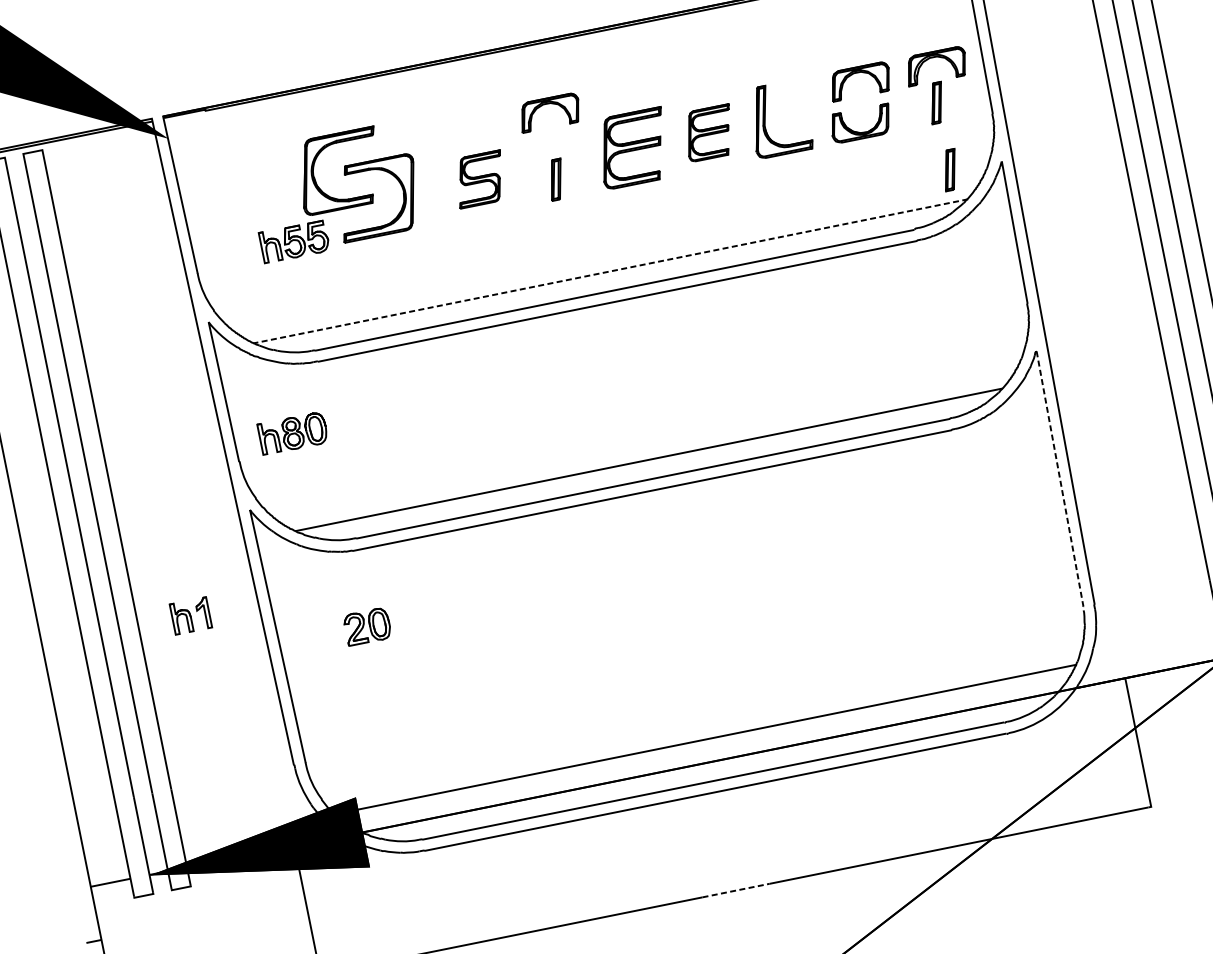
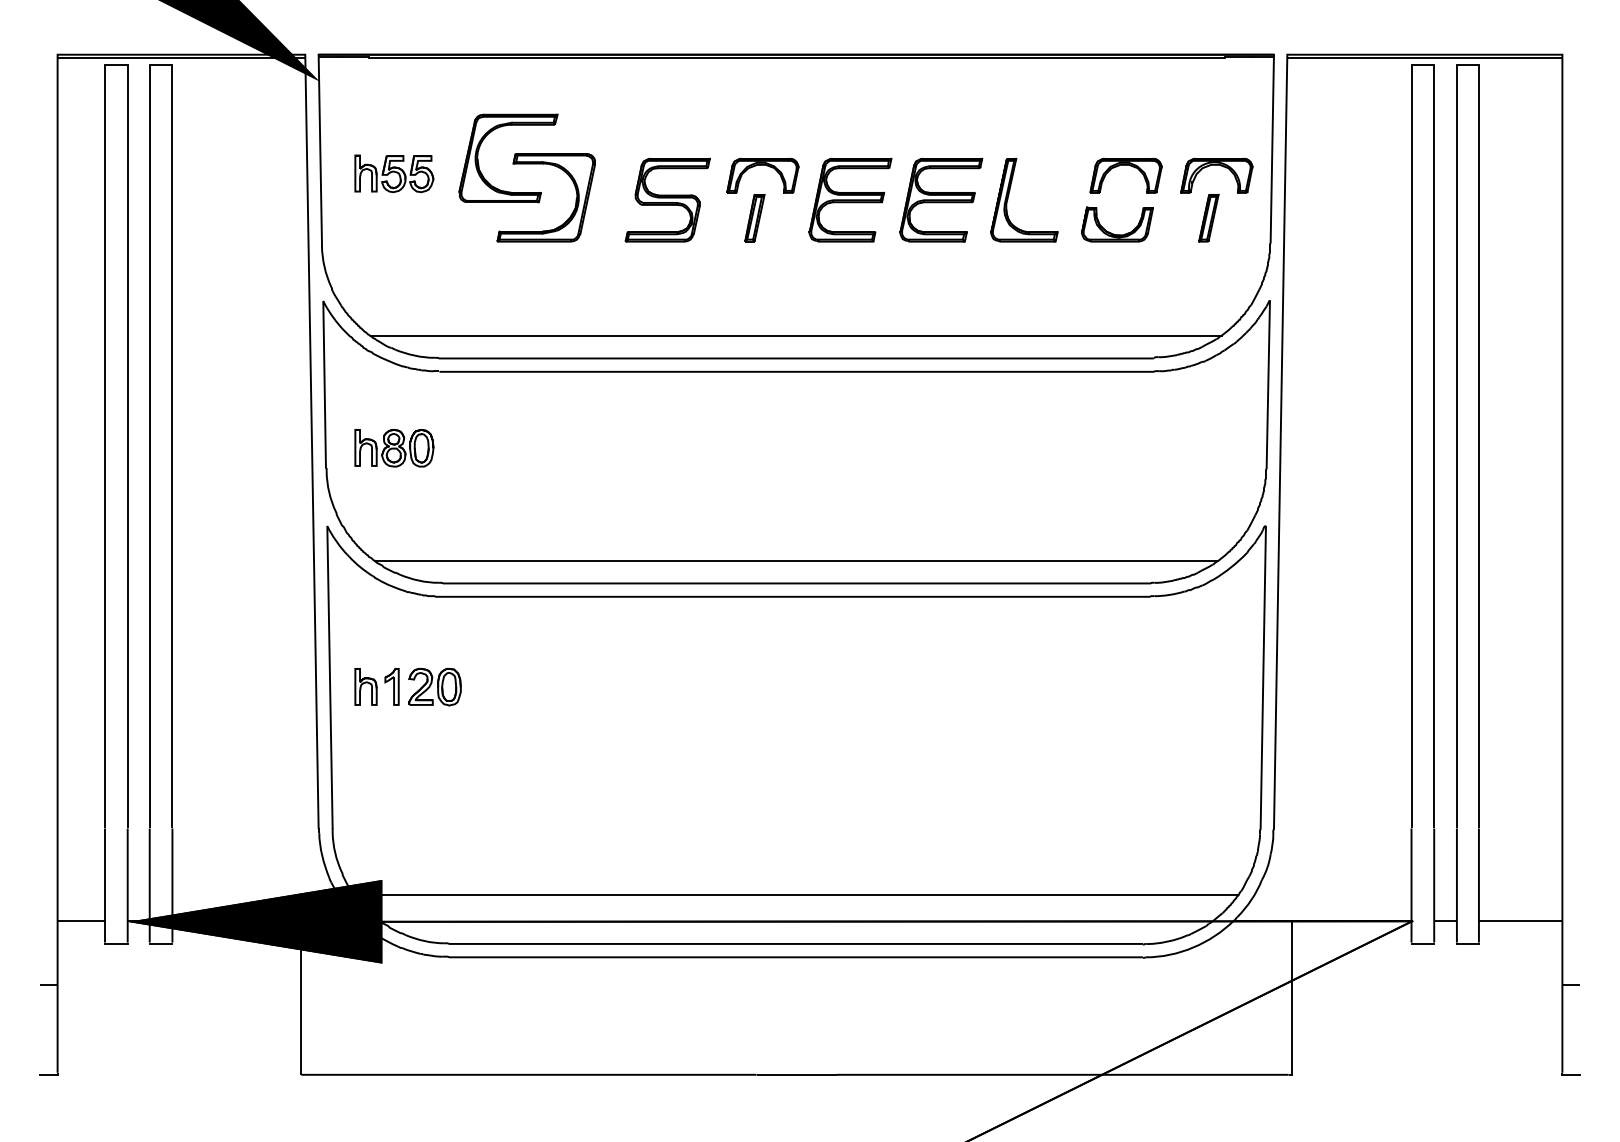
part: (547, 104) -> (762, 165), moved
part: (709, 133) -> (941, 200), size x1.43
part: (950, 170) -> (1208, 298), removed
part: (480, 179) -> (667, 200), size x1.43
part: (294, 241) -> (394, 173), moved
line: (610, 271) -> (795, 335), dashed -> solid
line: (1061, 482) -> (1263, 682), dashed -> solid
part: (190, 615) -> (376, 686), moved
line: (735, 890) -> (796, 1074), dashed -> solid

